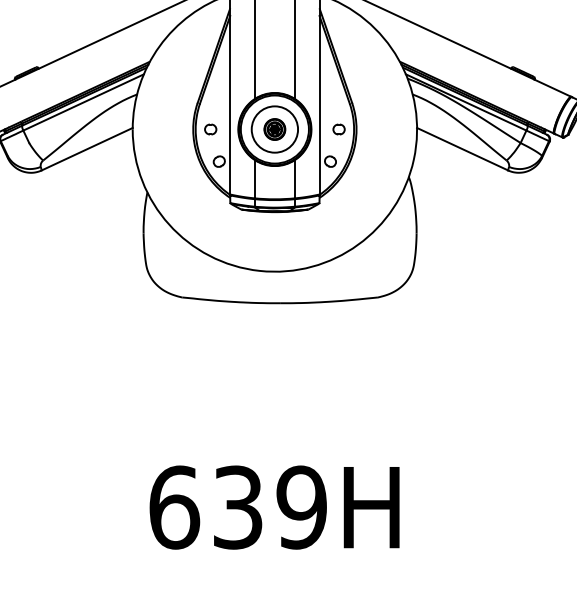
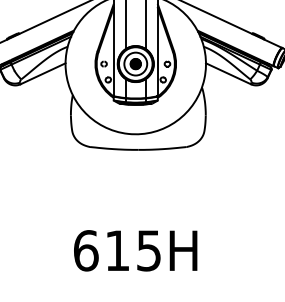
text: (270, 506) -> (133, 250), 639H -> 615H

